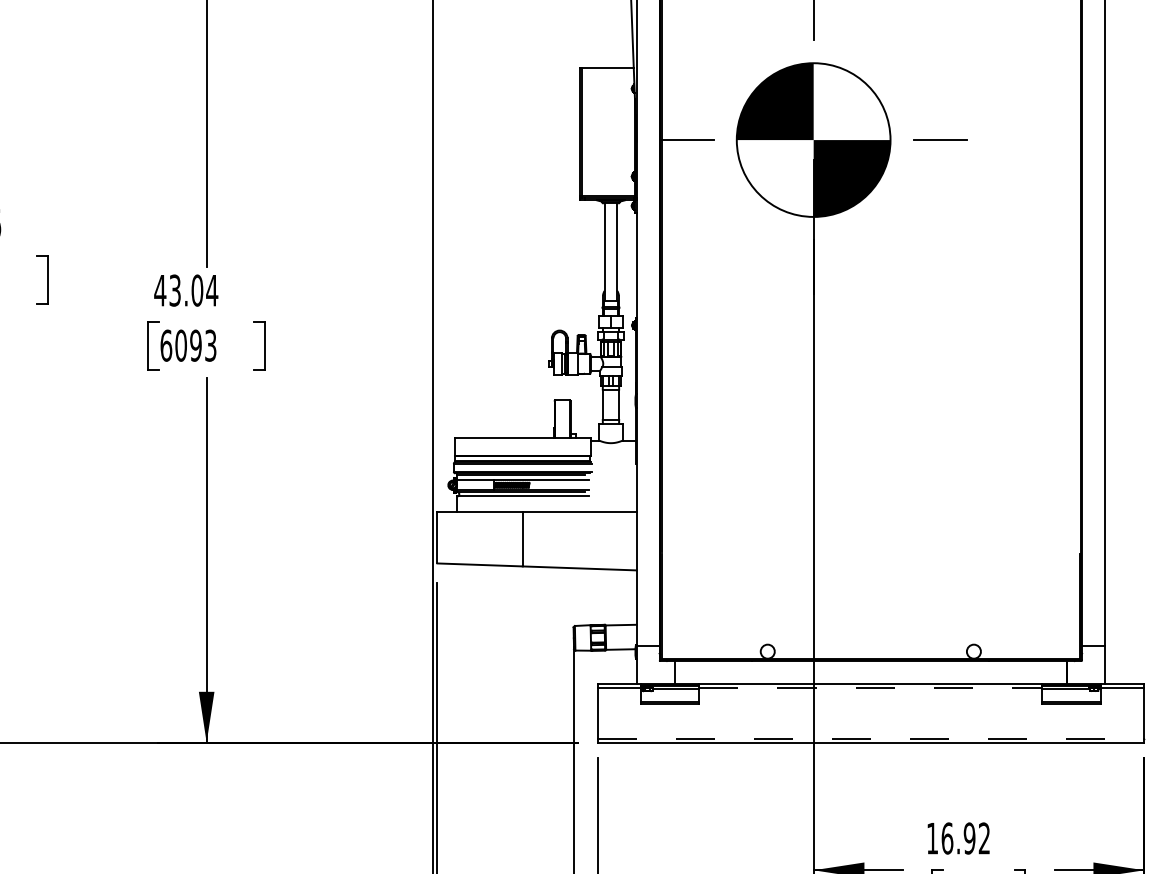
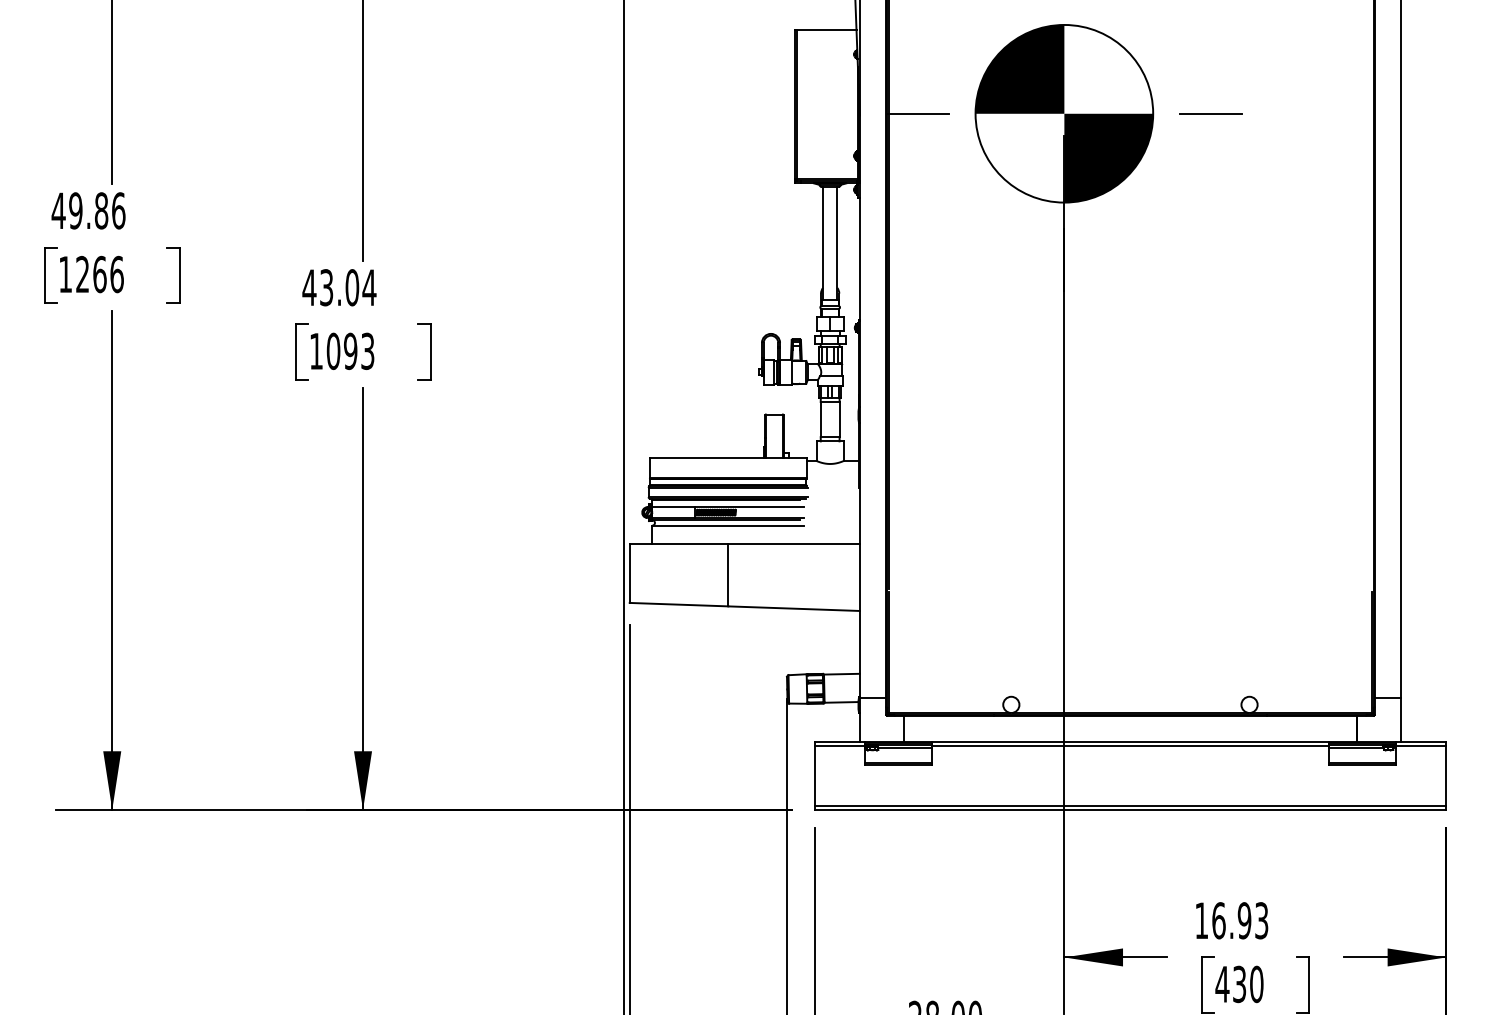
text: (166, 344) -> (316, 350), 6093 -> 1093
line: (870, 687) -> (1130, 746), dashed -> solid
line: (870, 738) -> (1130, 805), dashed -> solid
text: (984, 838) -> (1261, 920), 16.92 -> 16.93

